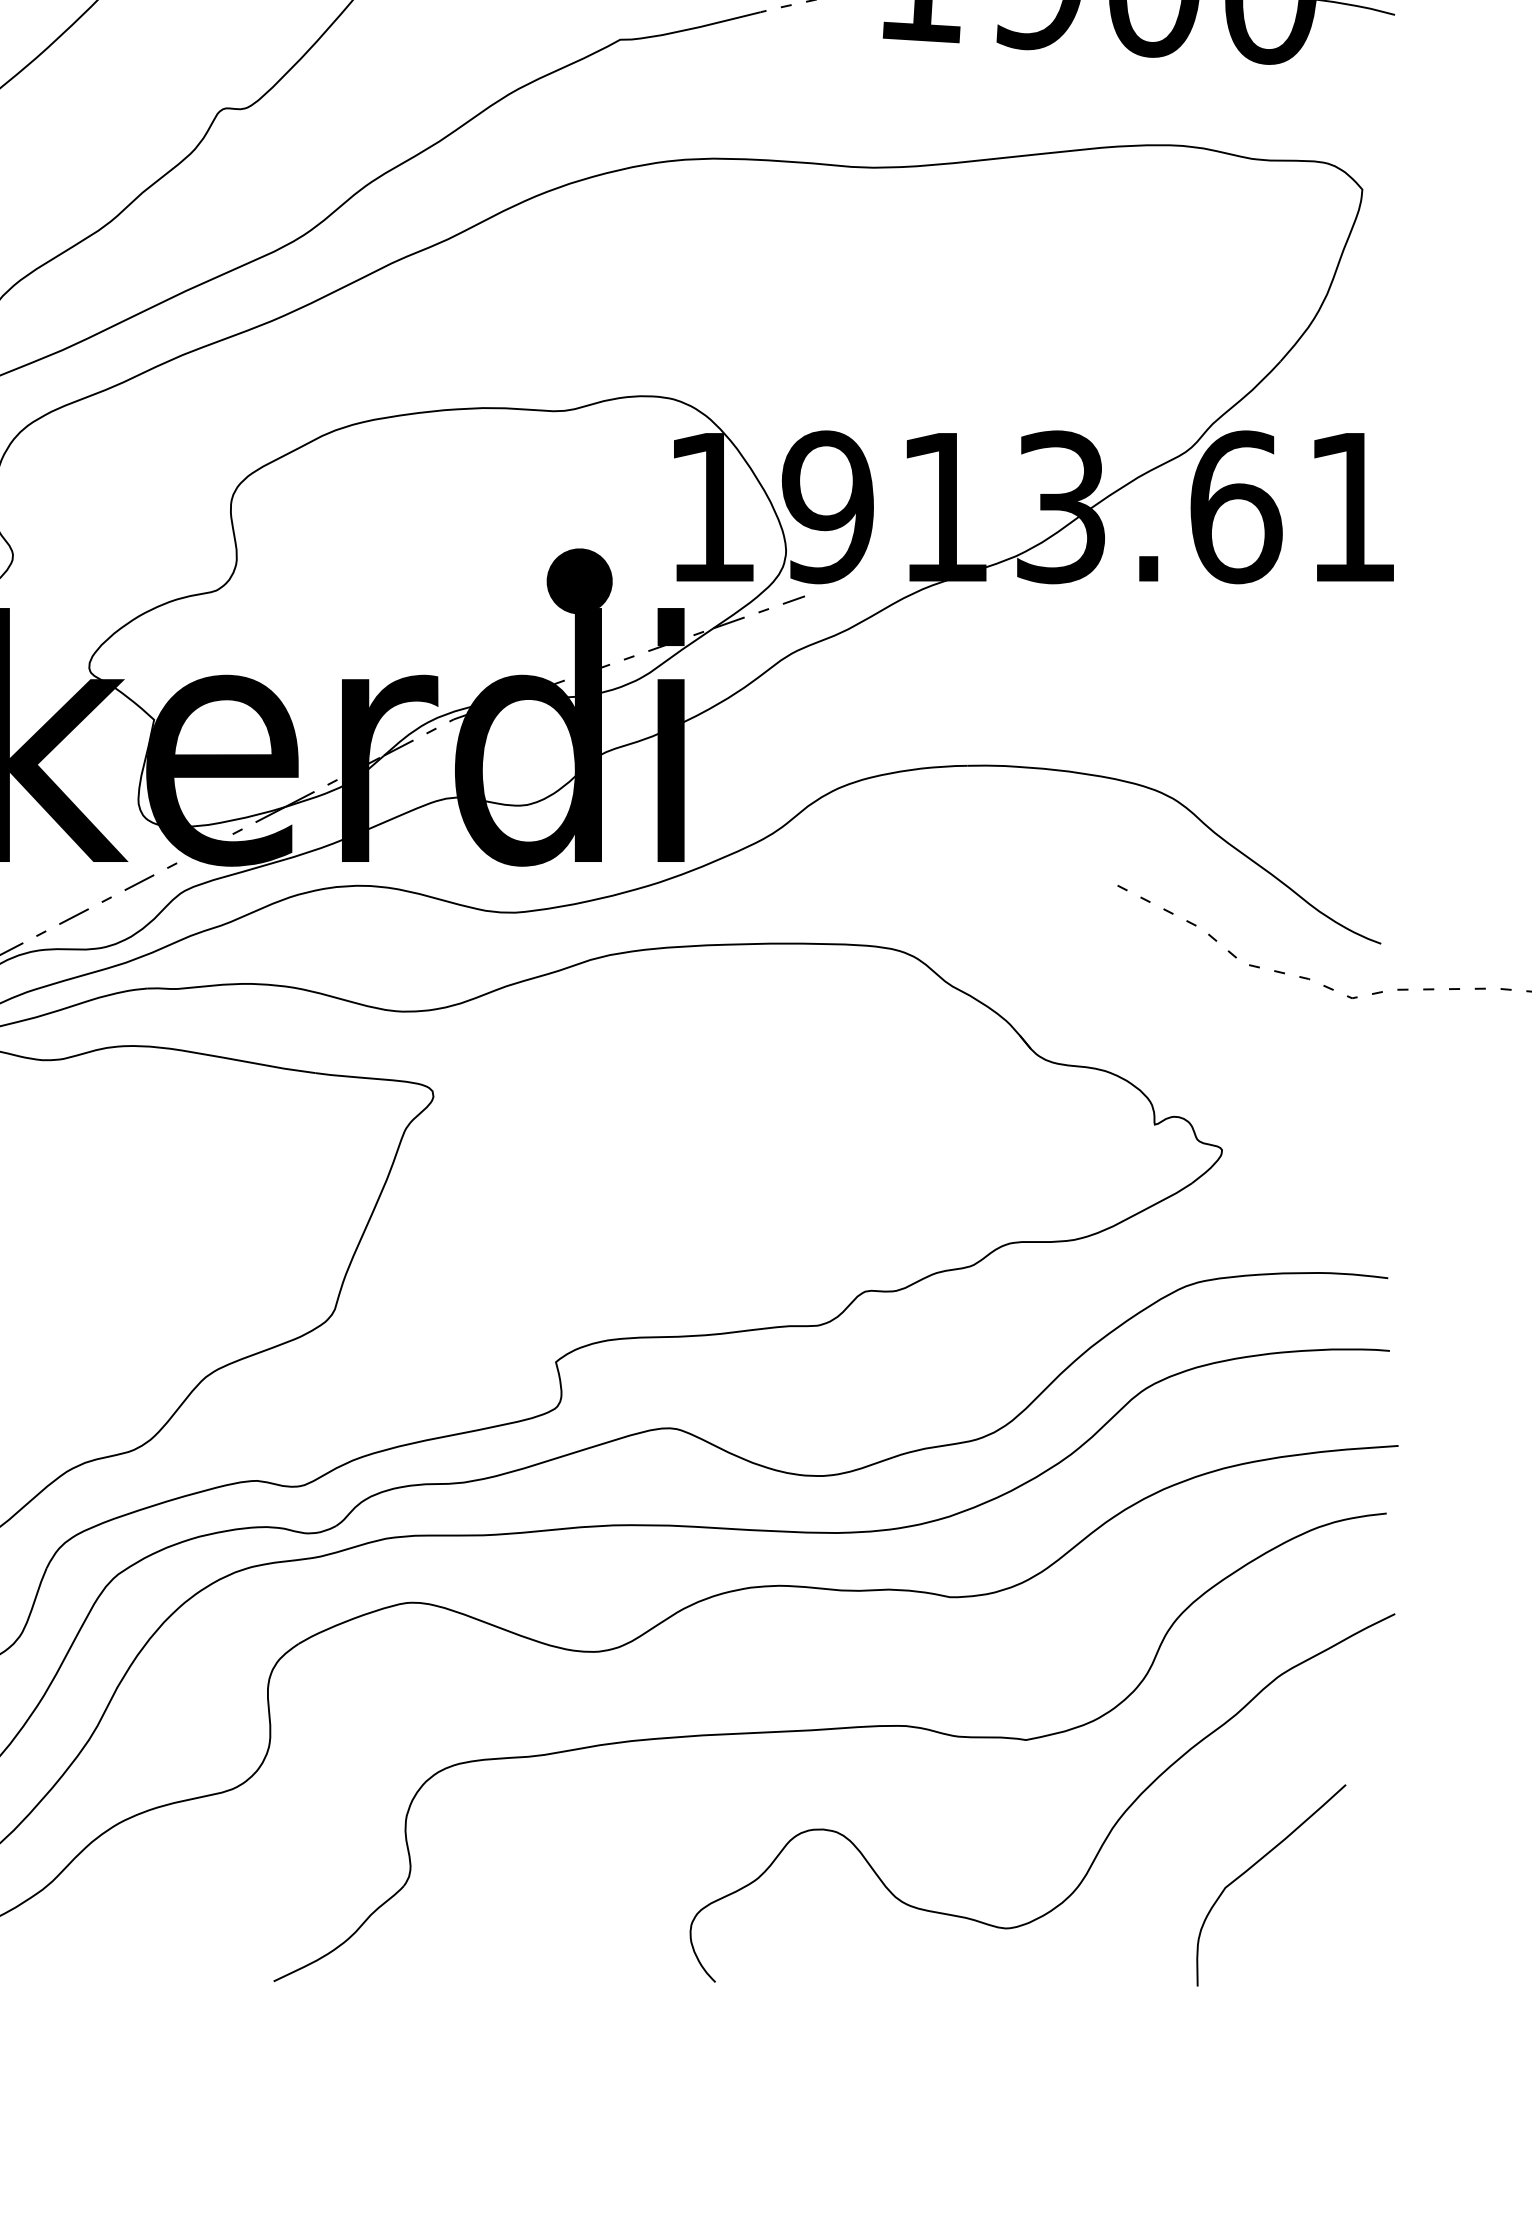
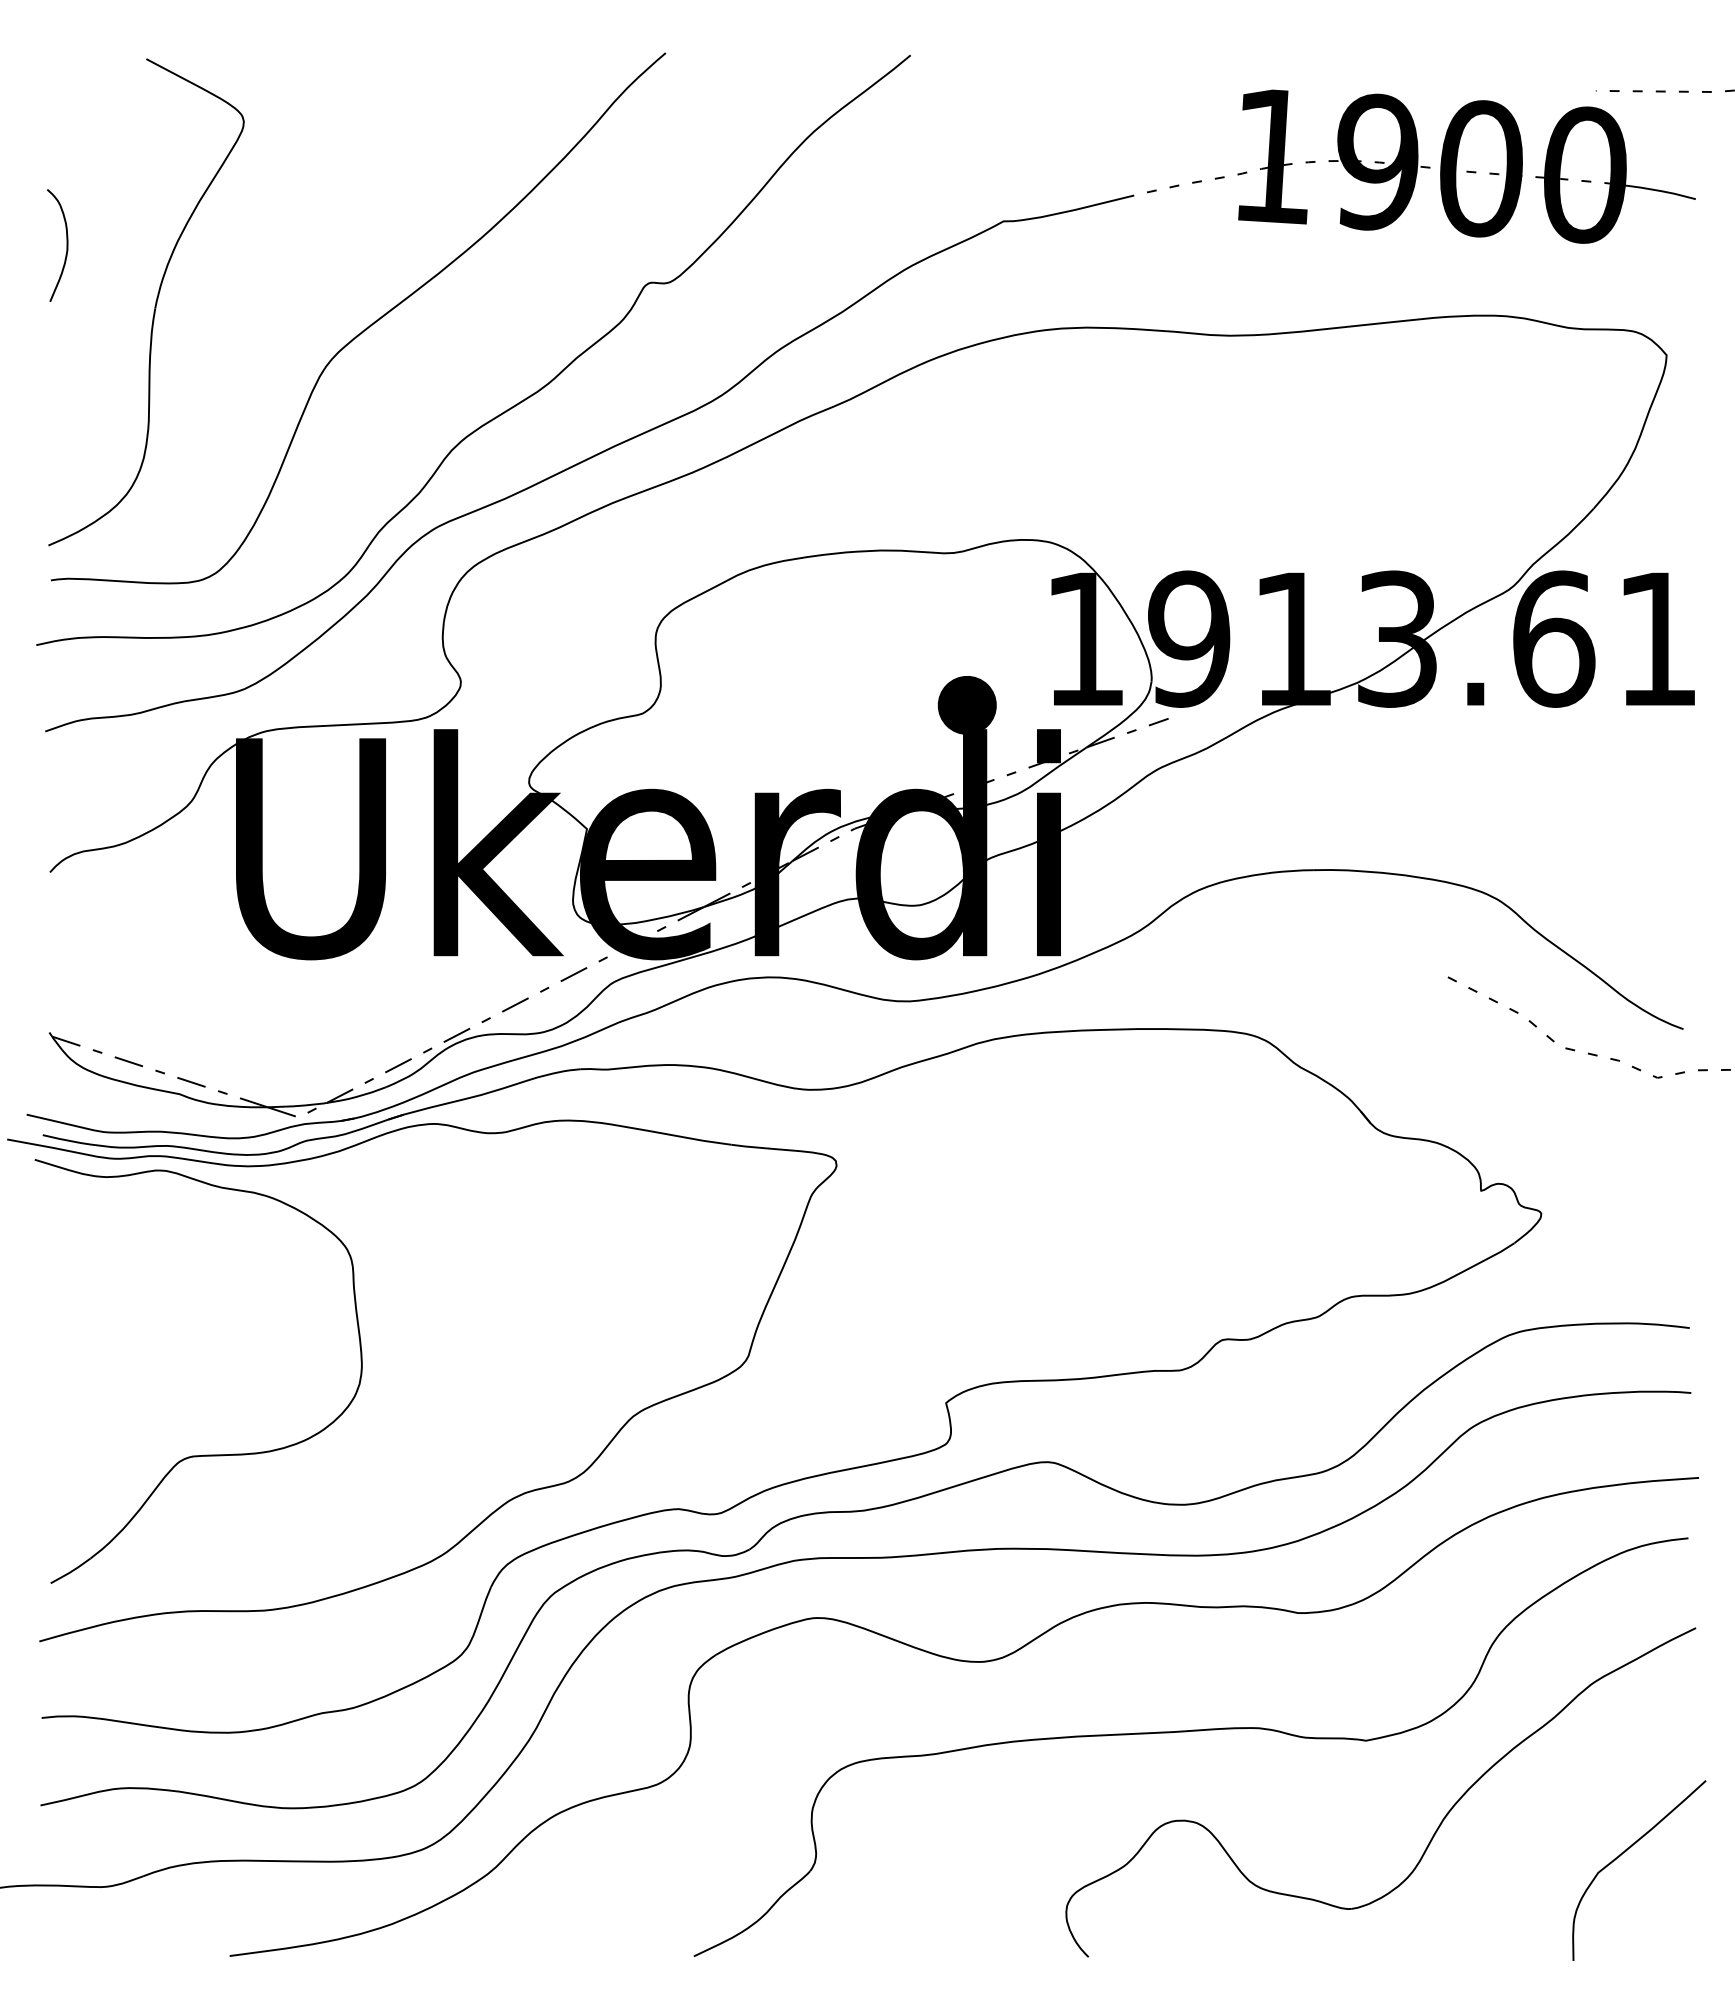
curve: (1255, 1865) -> (1625, 1852), moved

